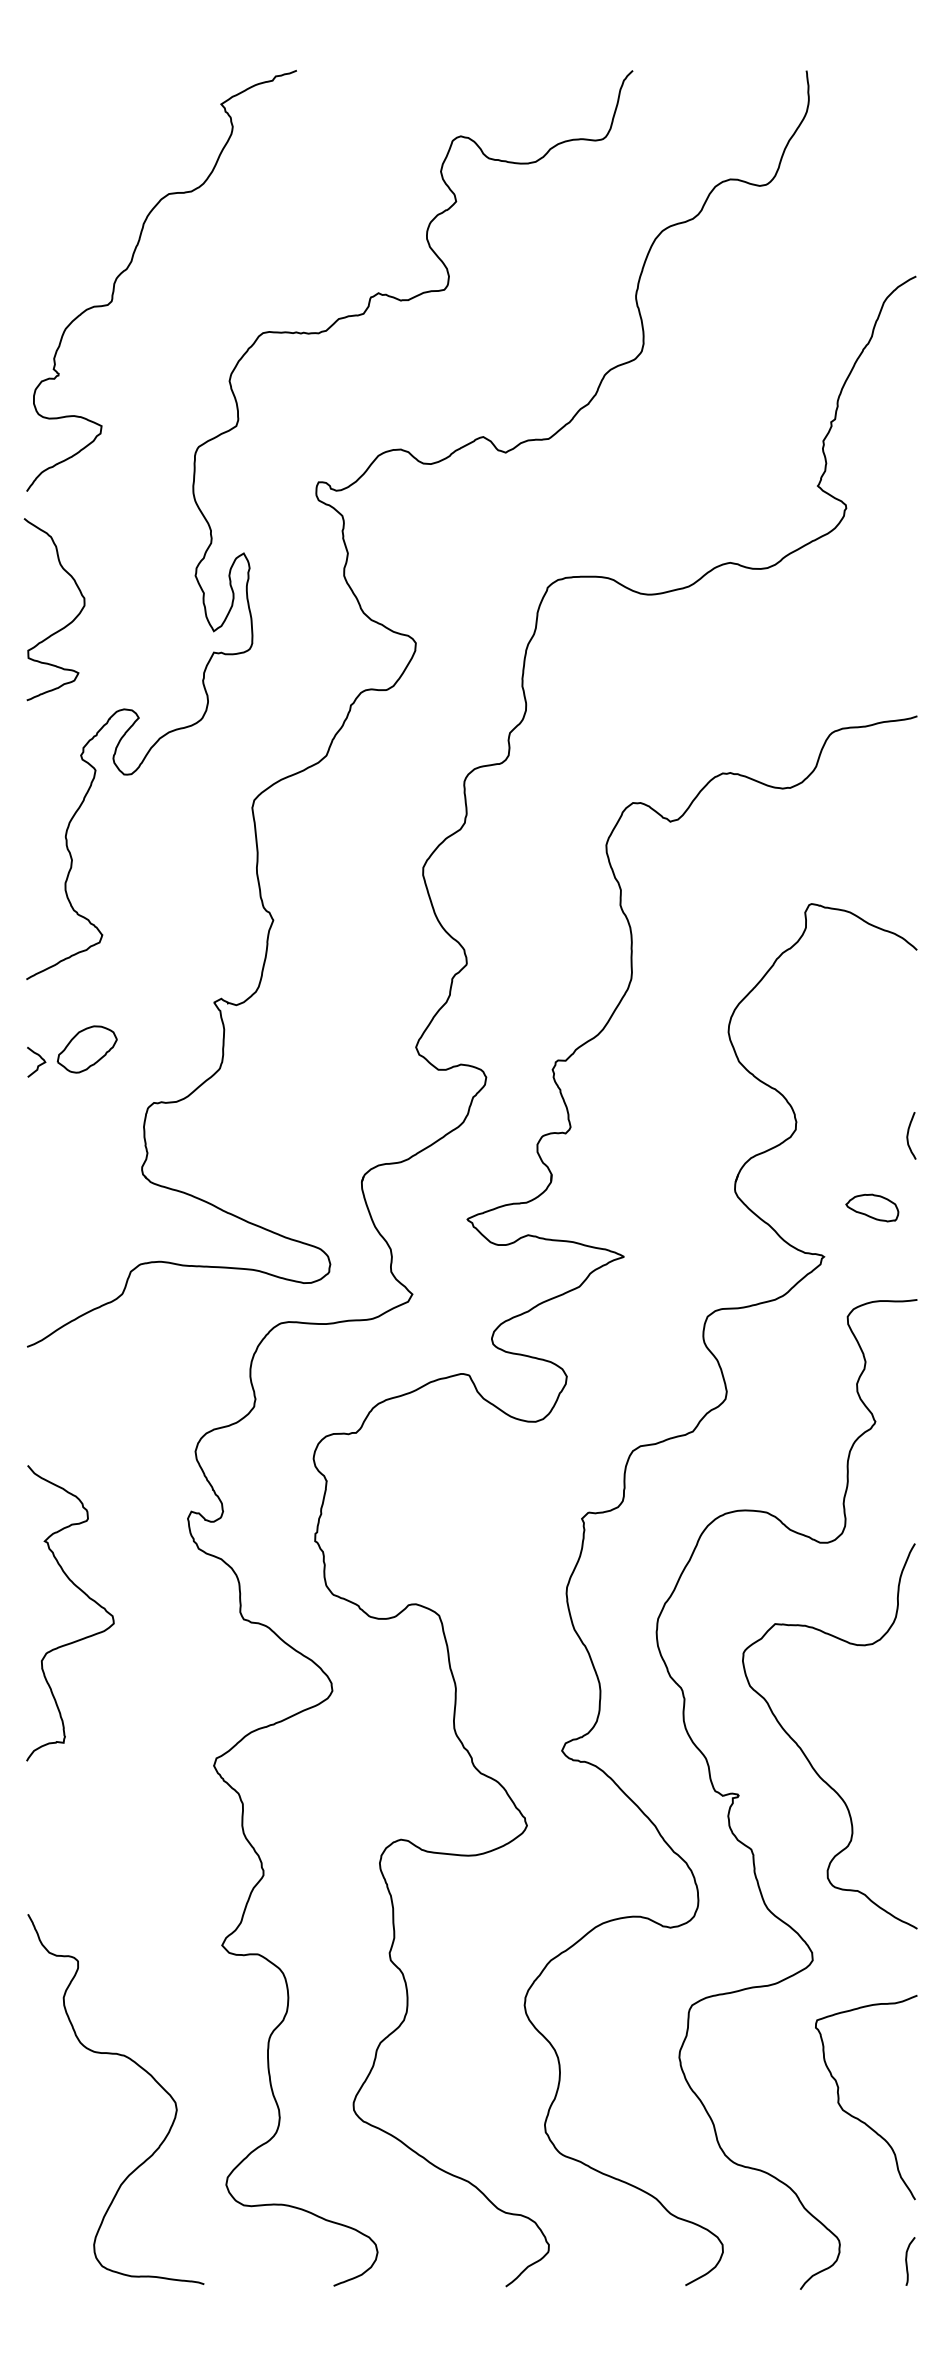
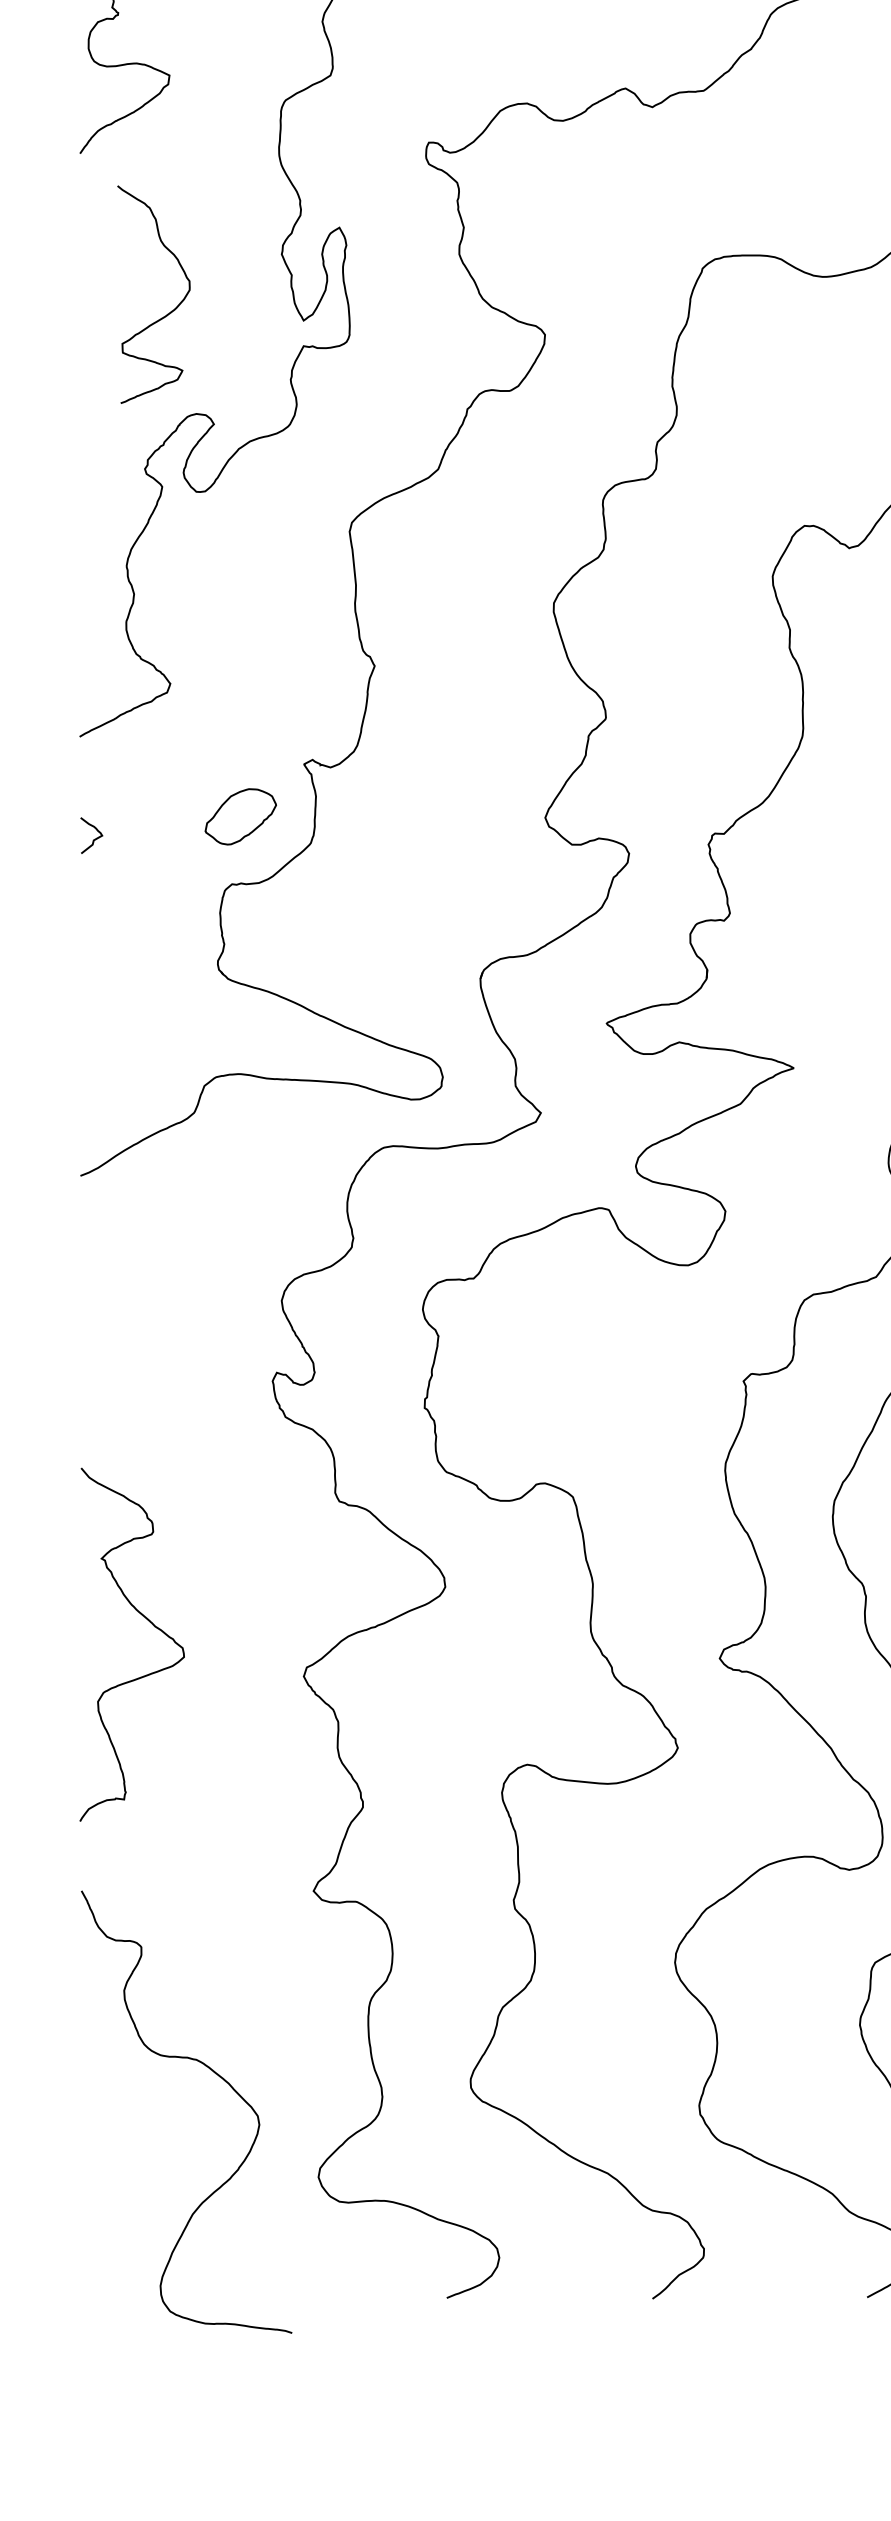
curve: (65, 625) -> (166, 313), moved
part: (86, 1049) -> (239, 816), moved
curve: (86, 1596) -> (151, 1624), moved
curve: (140, 2068) -> (215, 2075), moved

